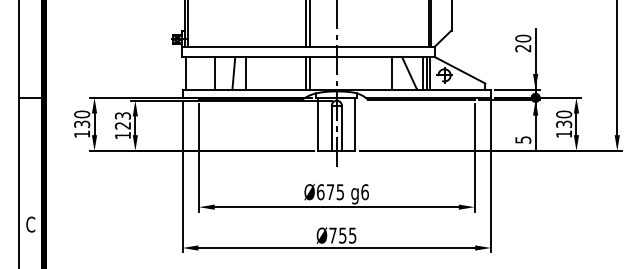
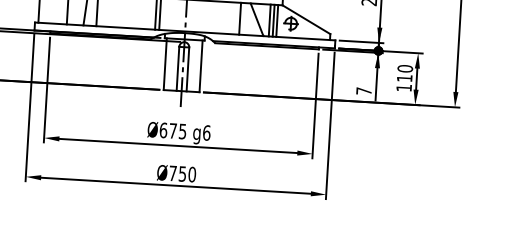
text: (564, 124) -> (405, 78), 130 -> 110
text: (523, 139) -> (364, 90), 5 -> 7
text: (352, 235) -> (192, 174), Ø755 -> Ø750

